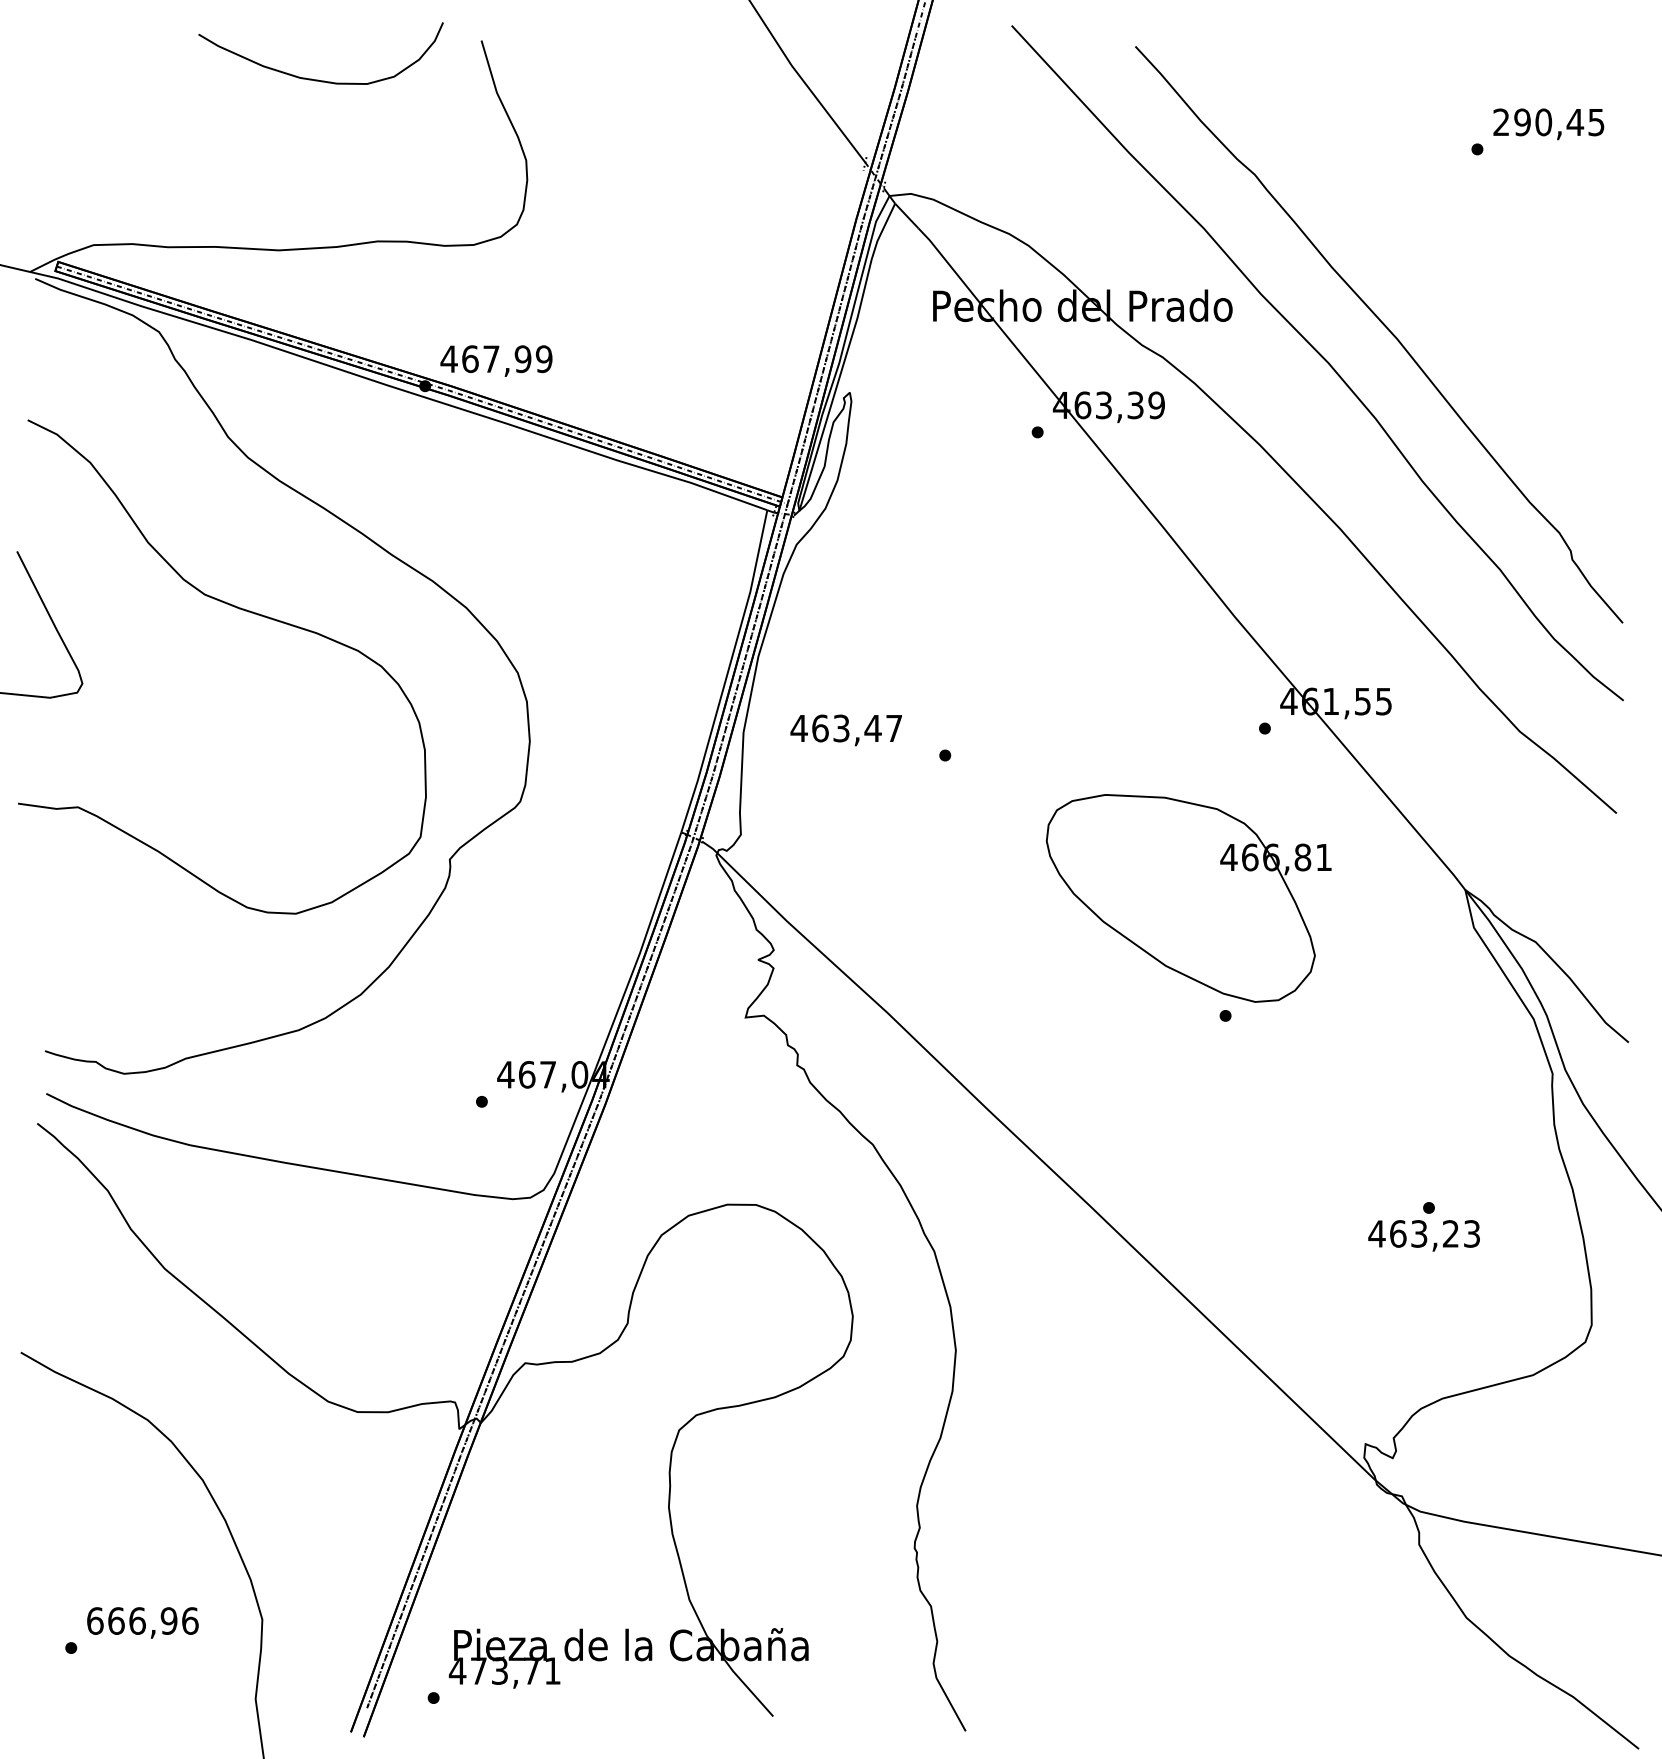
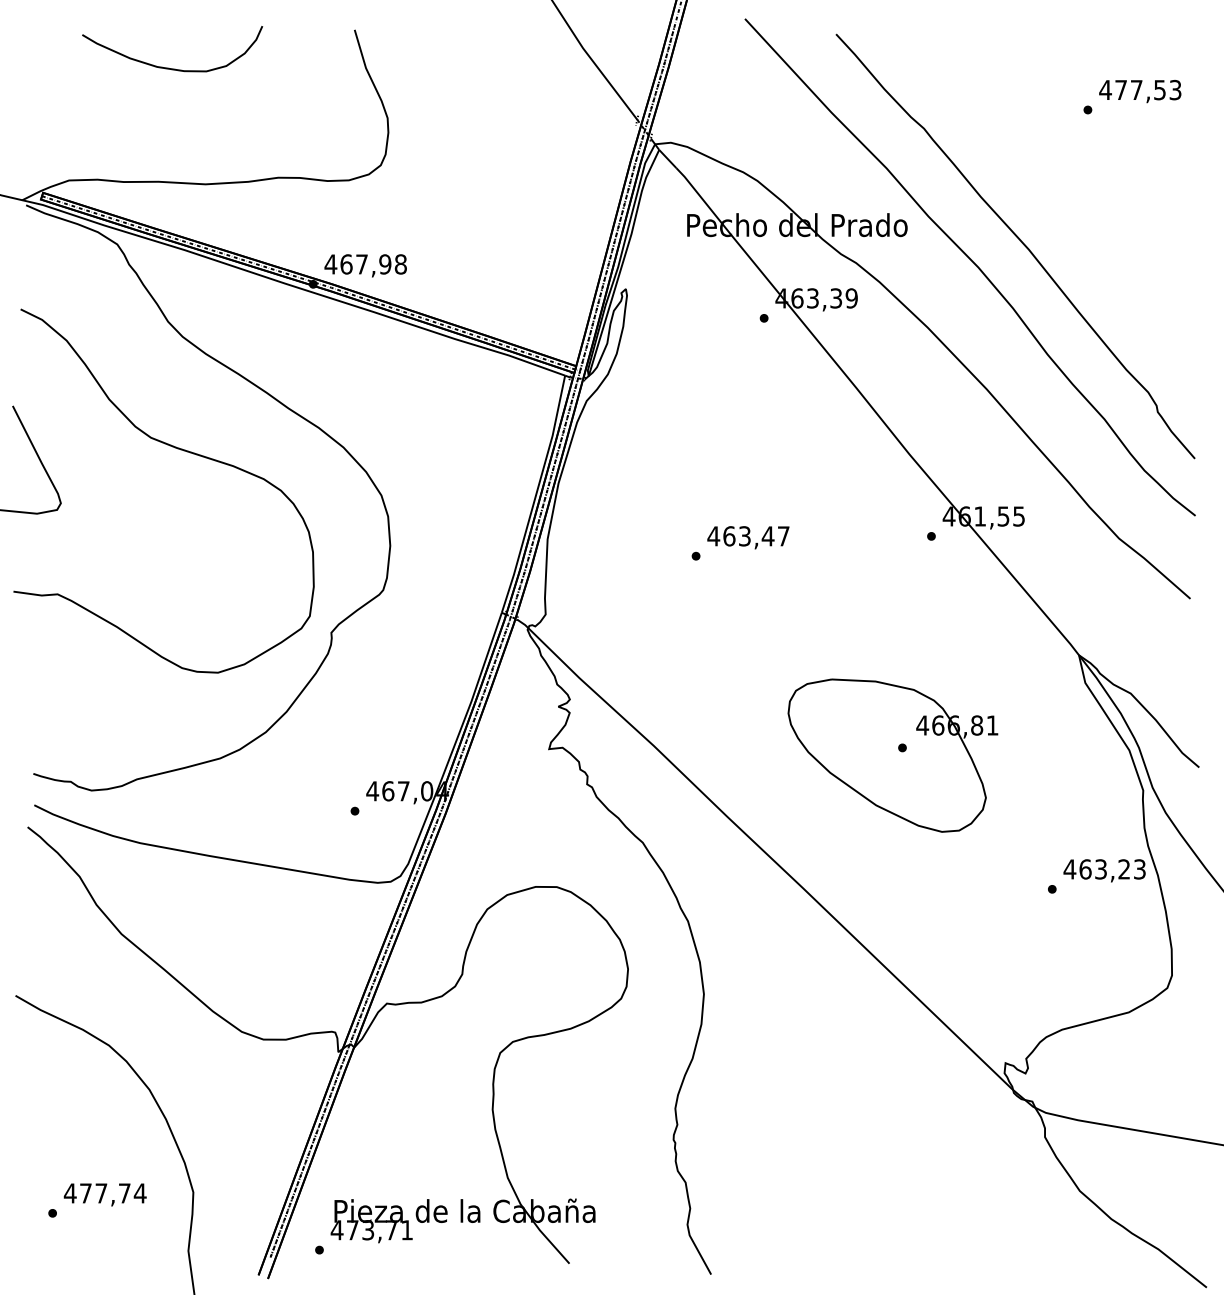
curve: (318, 79) -> (170, 68), moved
text: (1548, 122) -> (1140, 90), 290,45 -> 477,53
text: (543, 359) -> (400, 264), 467,99 -> 467,98
text: (845, 730) -> (747, 537), moved
part: (1188, 898) -> (892, 755), moved
text: (1423, 1235) -> (1104, 870), moved
text: (142, 1620) -> (105, 1193), 666,96 -> 477,74

